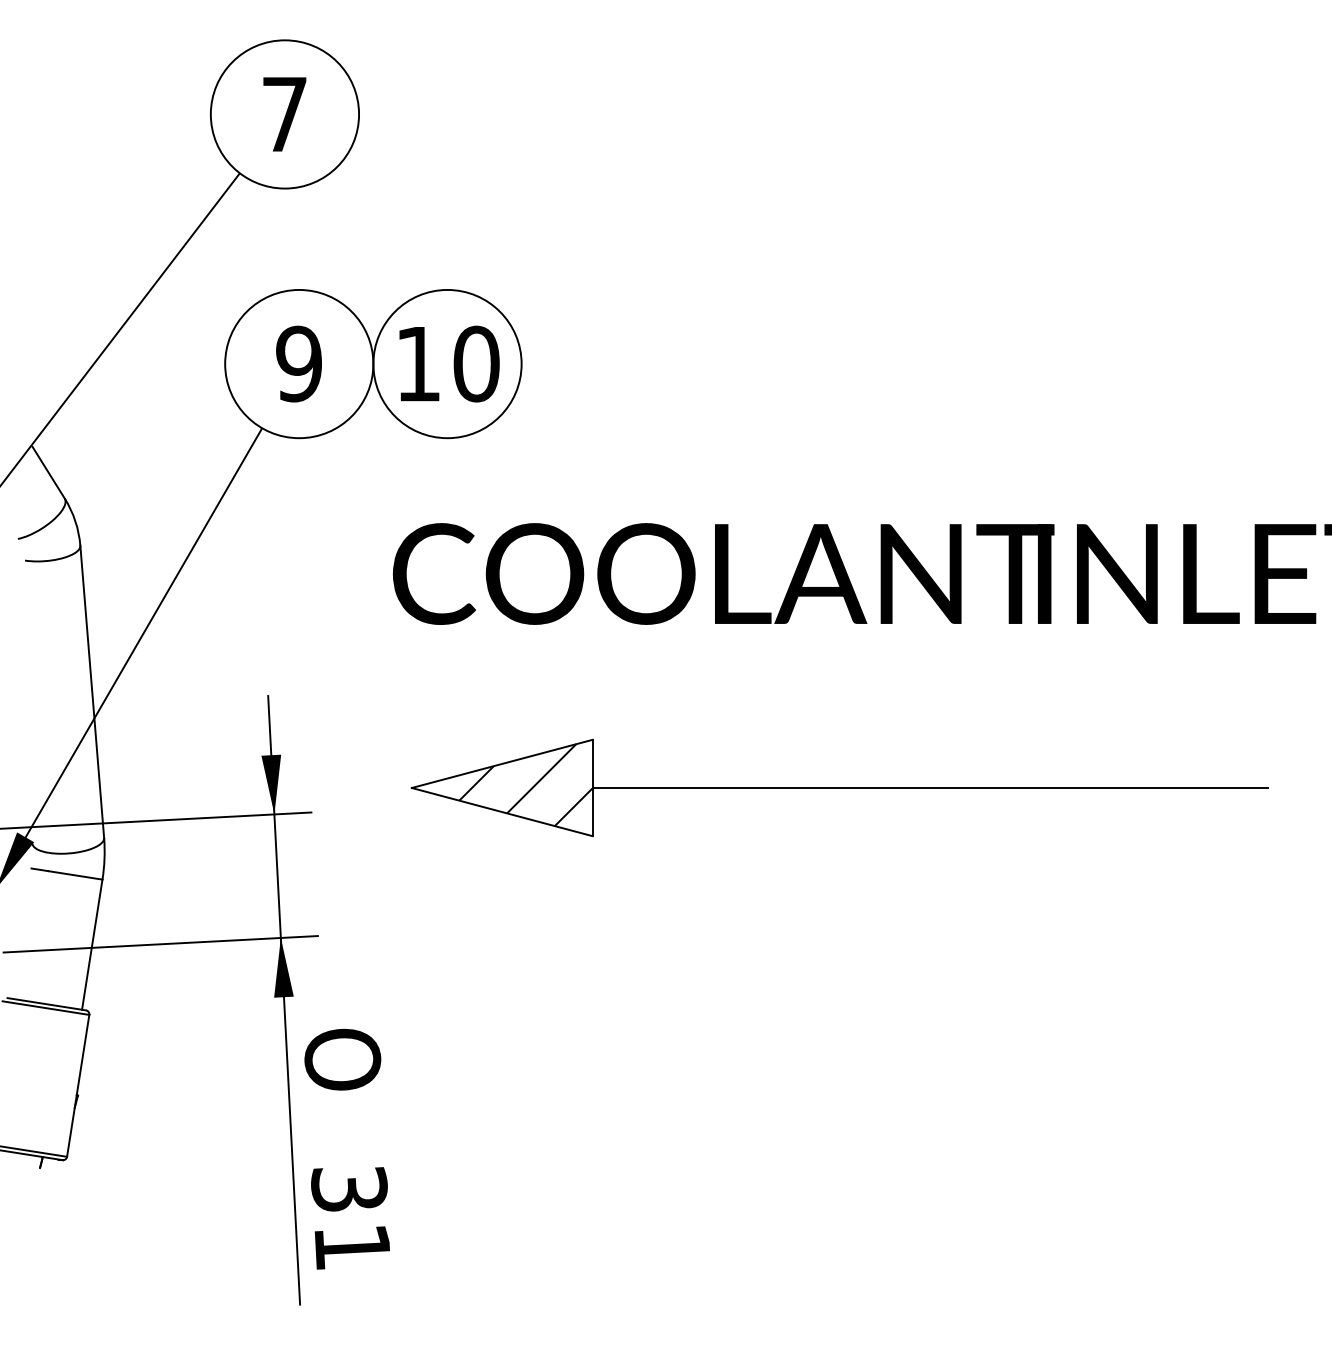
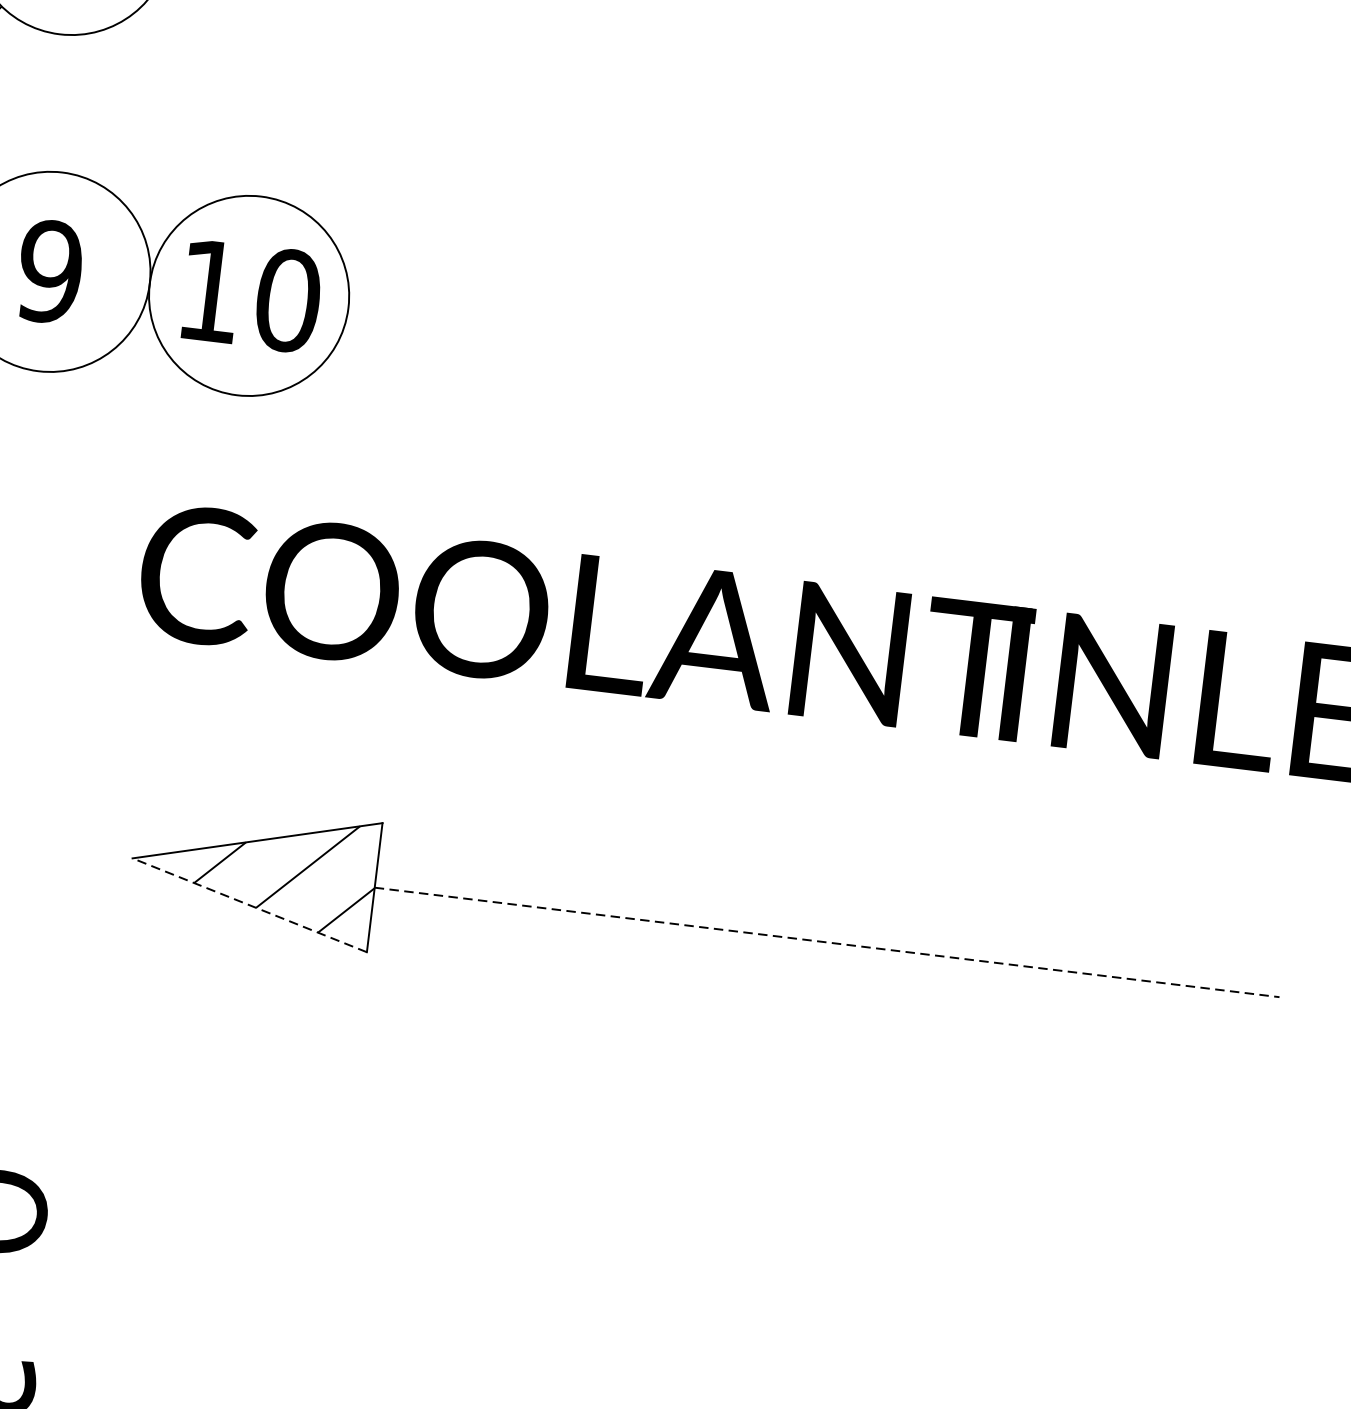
line: (930, 788) -> (827, 943), solid -> dashed
line: (501, 811) -> (248, 904), solid -> dashed

